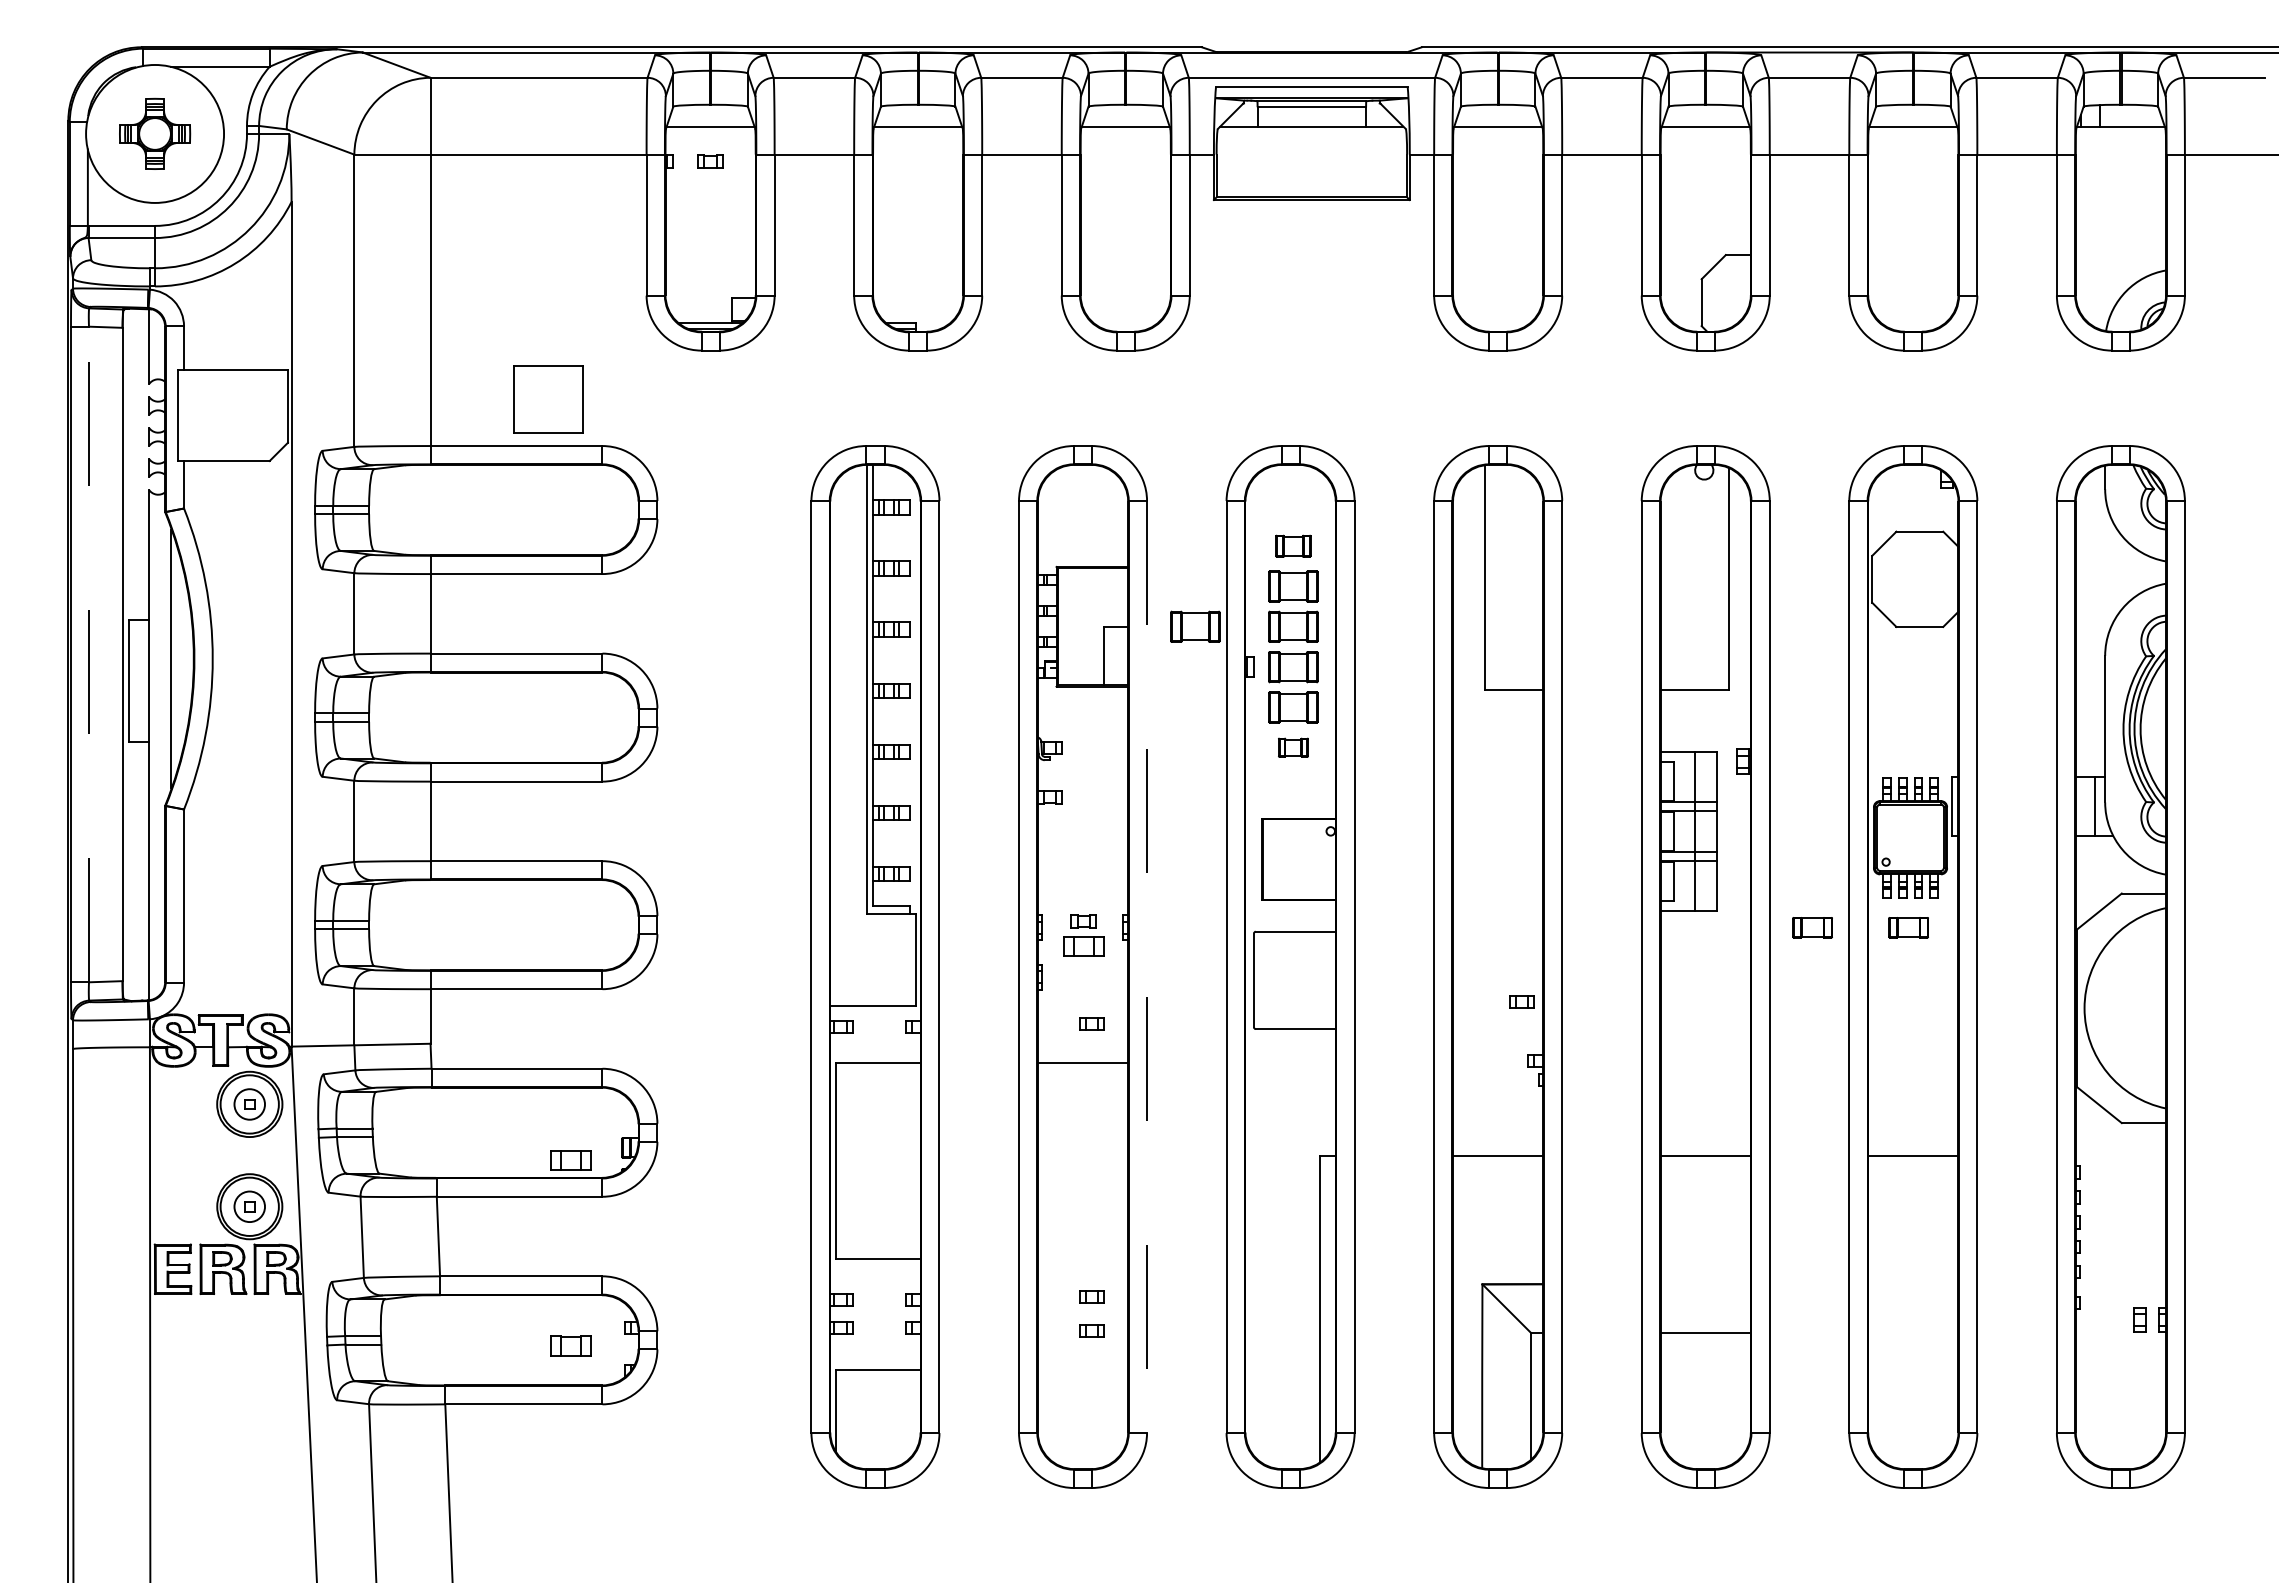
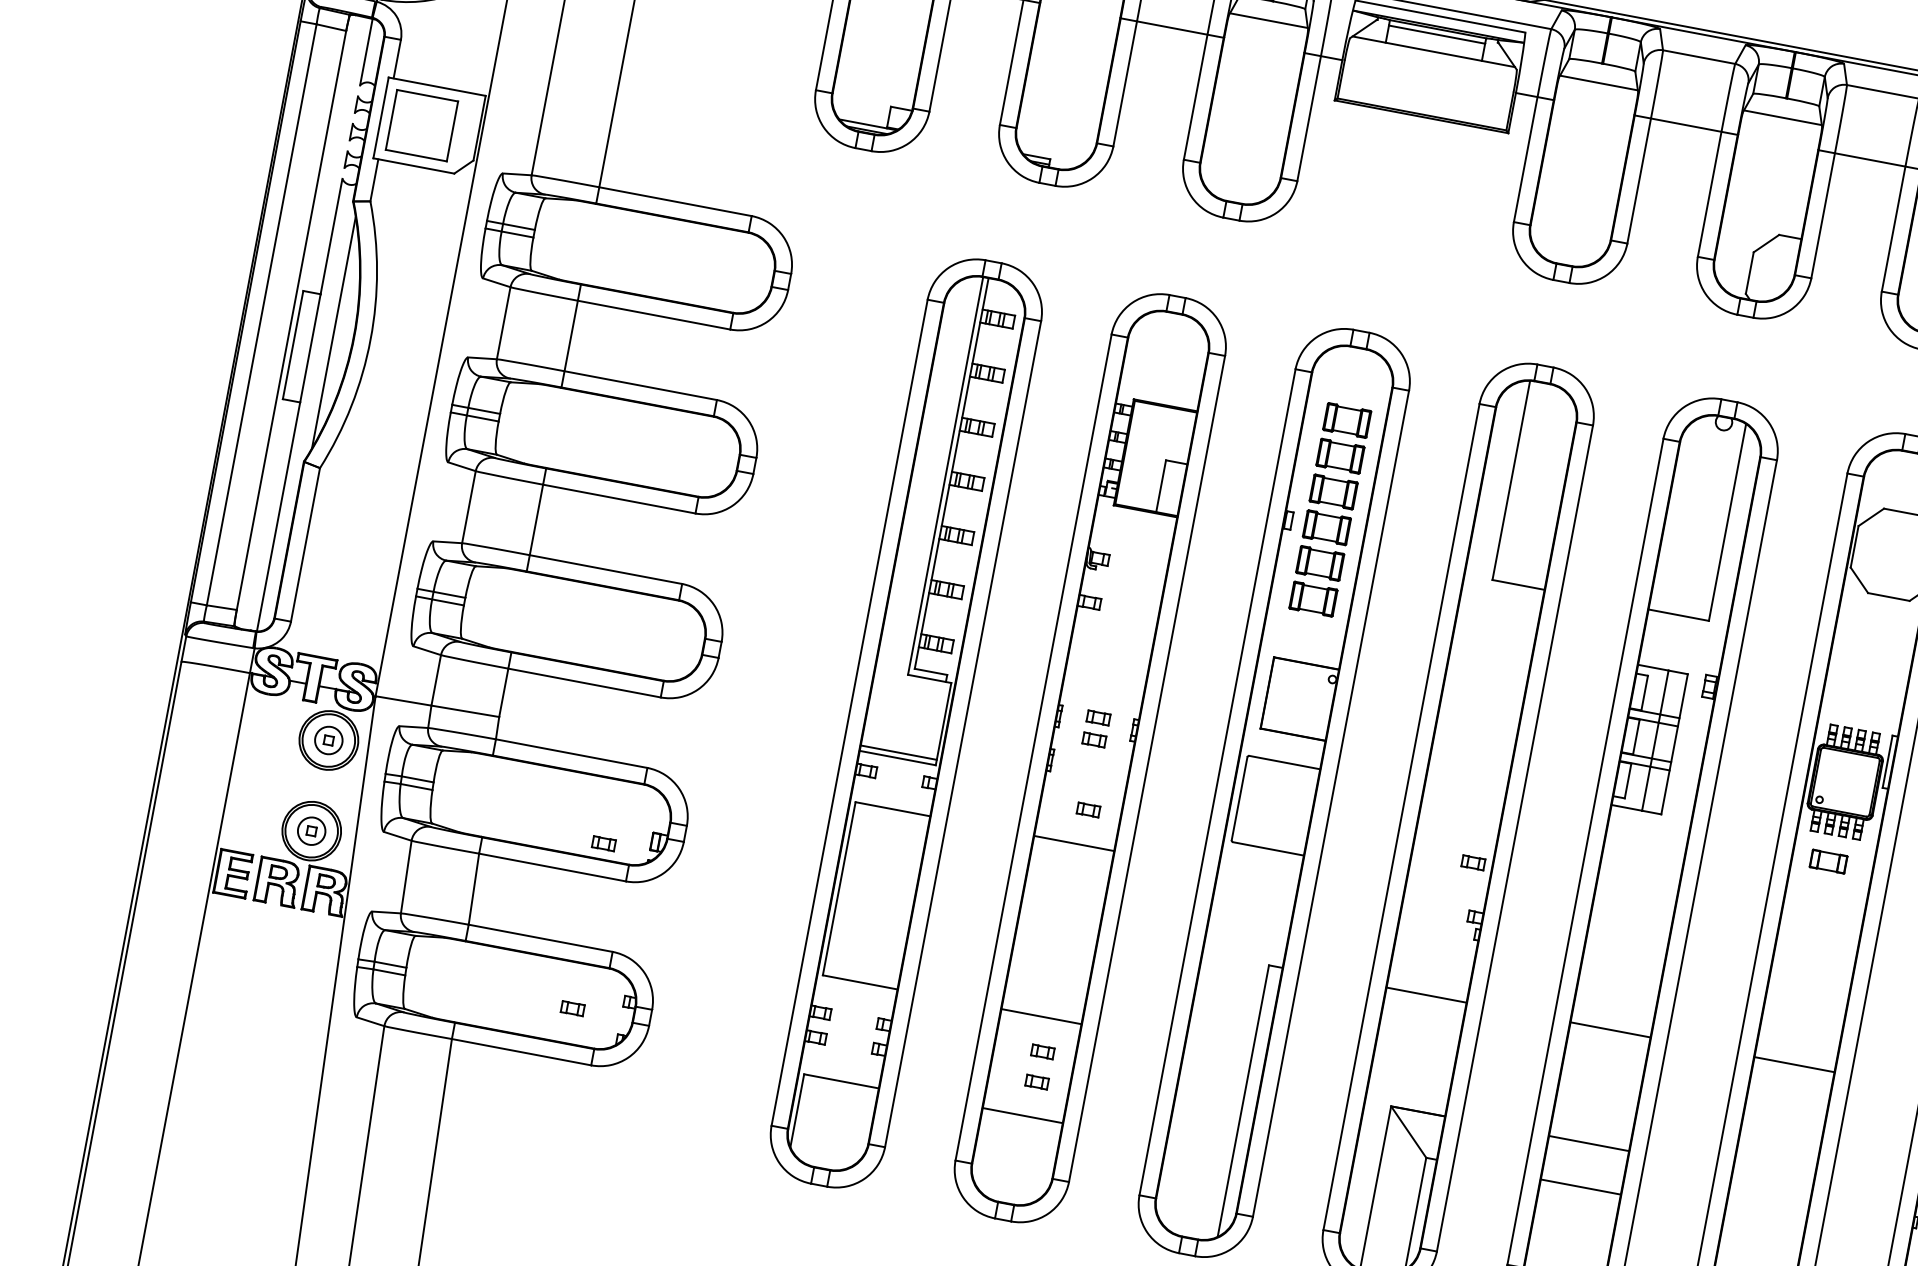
part: (548, 399) -> (421, 125), moved
part: (1293, 546) -> (1347, 420), size x1.43
part: (1195, 626) -> (1247, 475), removed
line: (89, 654) -> (262, 314), dashed -> solid
part: (1293, 747) -> (1313, 598), size x1.67
part: (1812, 927) -> (1743, 845), removed
part: (1083, 945) -> (1094, 739), size x0.62
line: (1147, 967) -> (1147, 769), dashed -> solid
line: (873, 1000) -> (899, 752), added
part: (570, 1159) -> (603, 843), size x0.62
line: (1082, 1258) -> (1041, 1016), added
line: (1705, 1284) -> (1588, 1143), added
part: (570, 1346) -> (572, 1008), size x0.62
line: (1082, 1370) -> (1022, 1115), added

